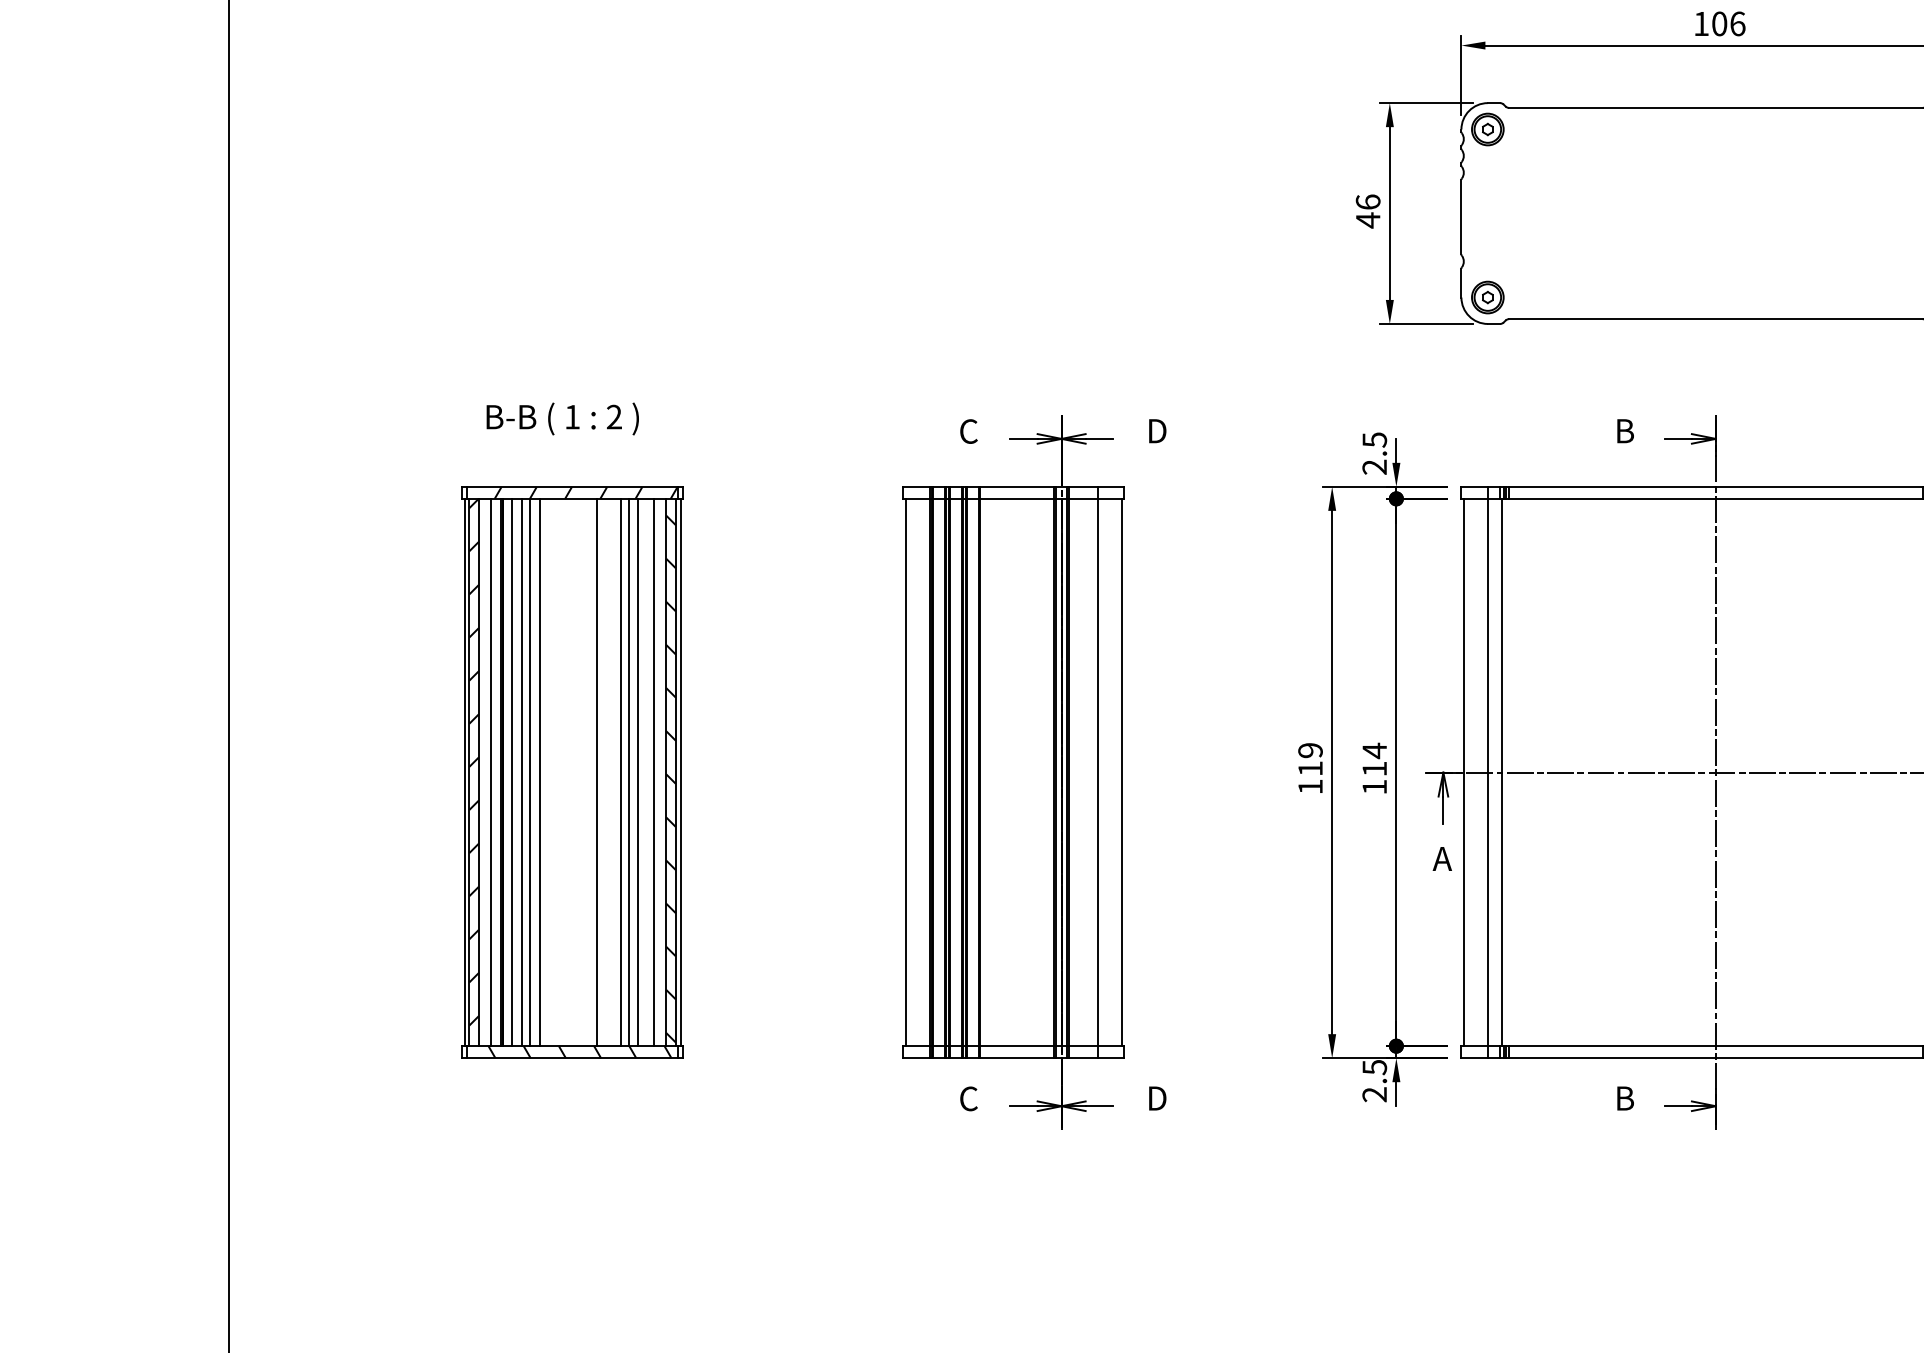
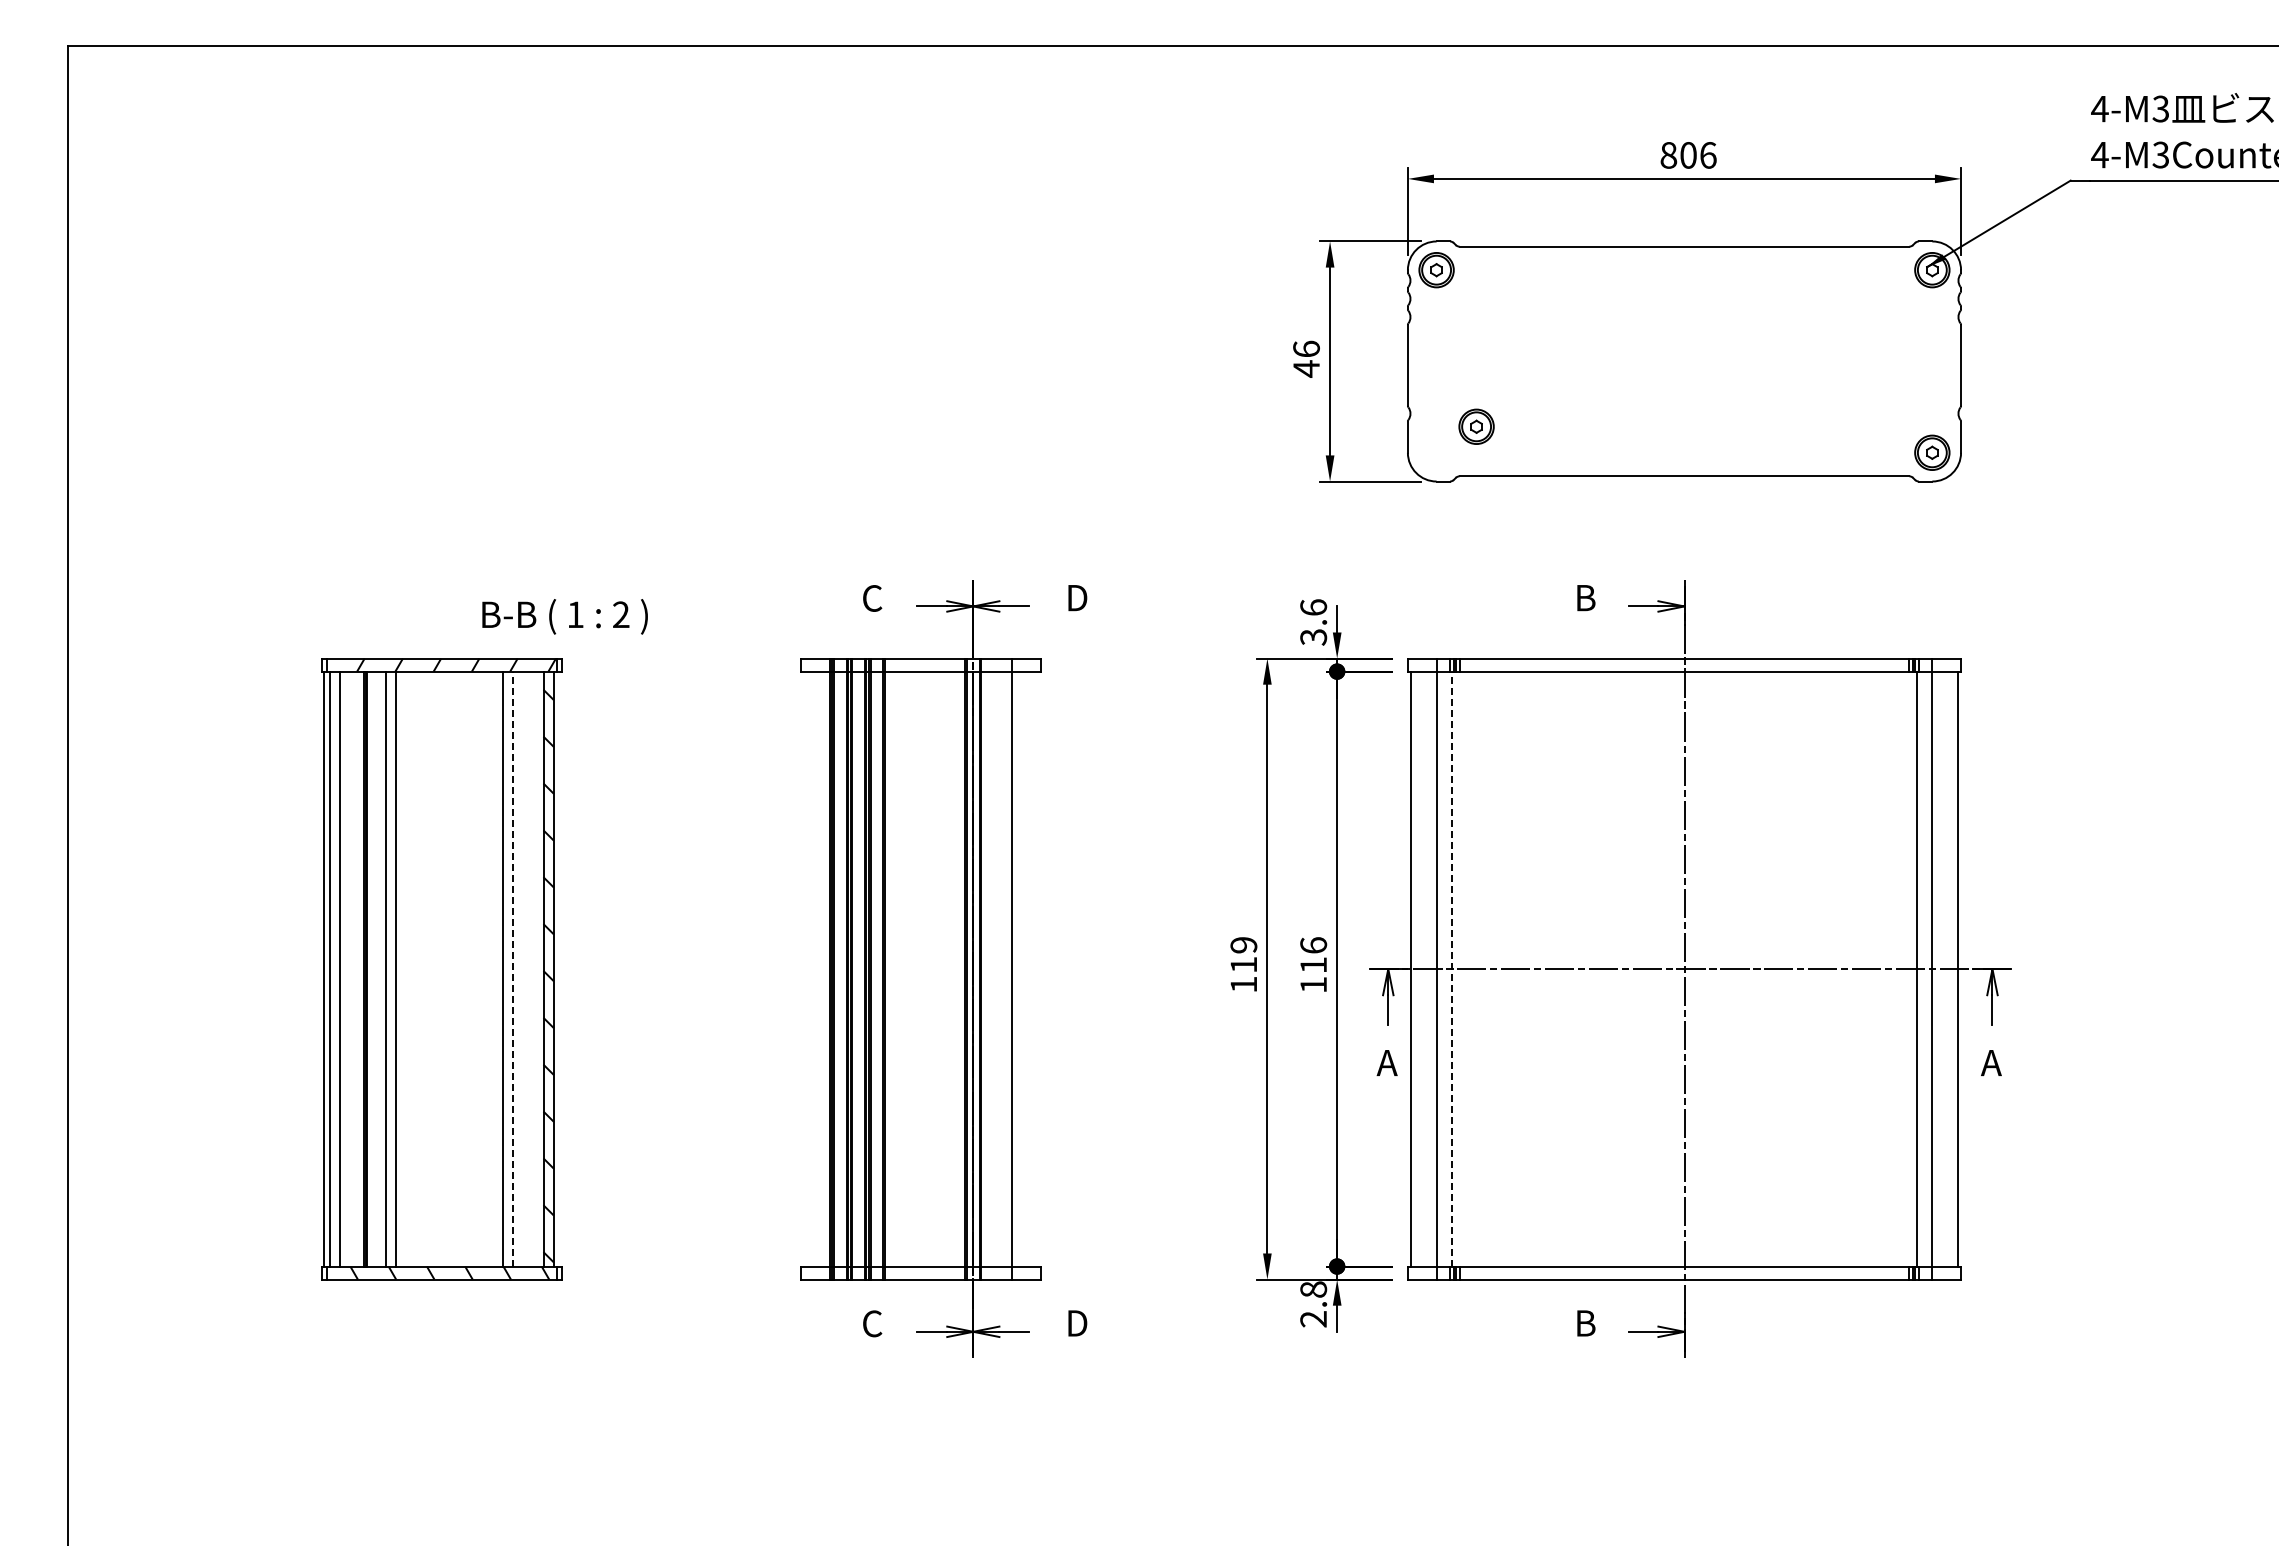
text: (1701, 24) -> (1668, 155), 106 -> 806
part: (1487, 297) -> (1476, 426), moved
text: (562, 418) -> (564, 616), moved
text: (1374, 453) -> (1313, 622), 2.5 -> 3.6
text: (1374, 750) -> (1313, 945), 114 -> 116
hatch: (473, 761) -> (334, 957), removed
line: (491, 771) -> (353, 968), removed
line: (511, 771) -> (375, 968), removed
line: (540, 771) -> (406, 968), removed
line: (596, 771) -> (467, 968), removed
line: (620, 771) -> (493, 968), removed
line: (637, 771) -> (512, 968), solid -> dashed
line: (654, 771) -> (530, 968), removed
line: (680, 771) -> (559, 968), removed
line: (905, 771) -> (803, 968), removed
line: (1121, 771) -> (1038, 968), removed
line: (1502, 771) -> (1452, 968), solid -> dashed
text: (1374, 1067) -> (1313, 1289), 2.5 -> 2.8

